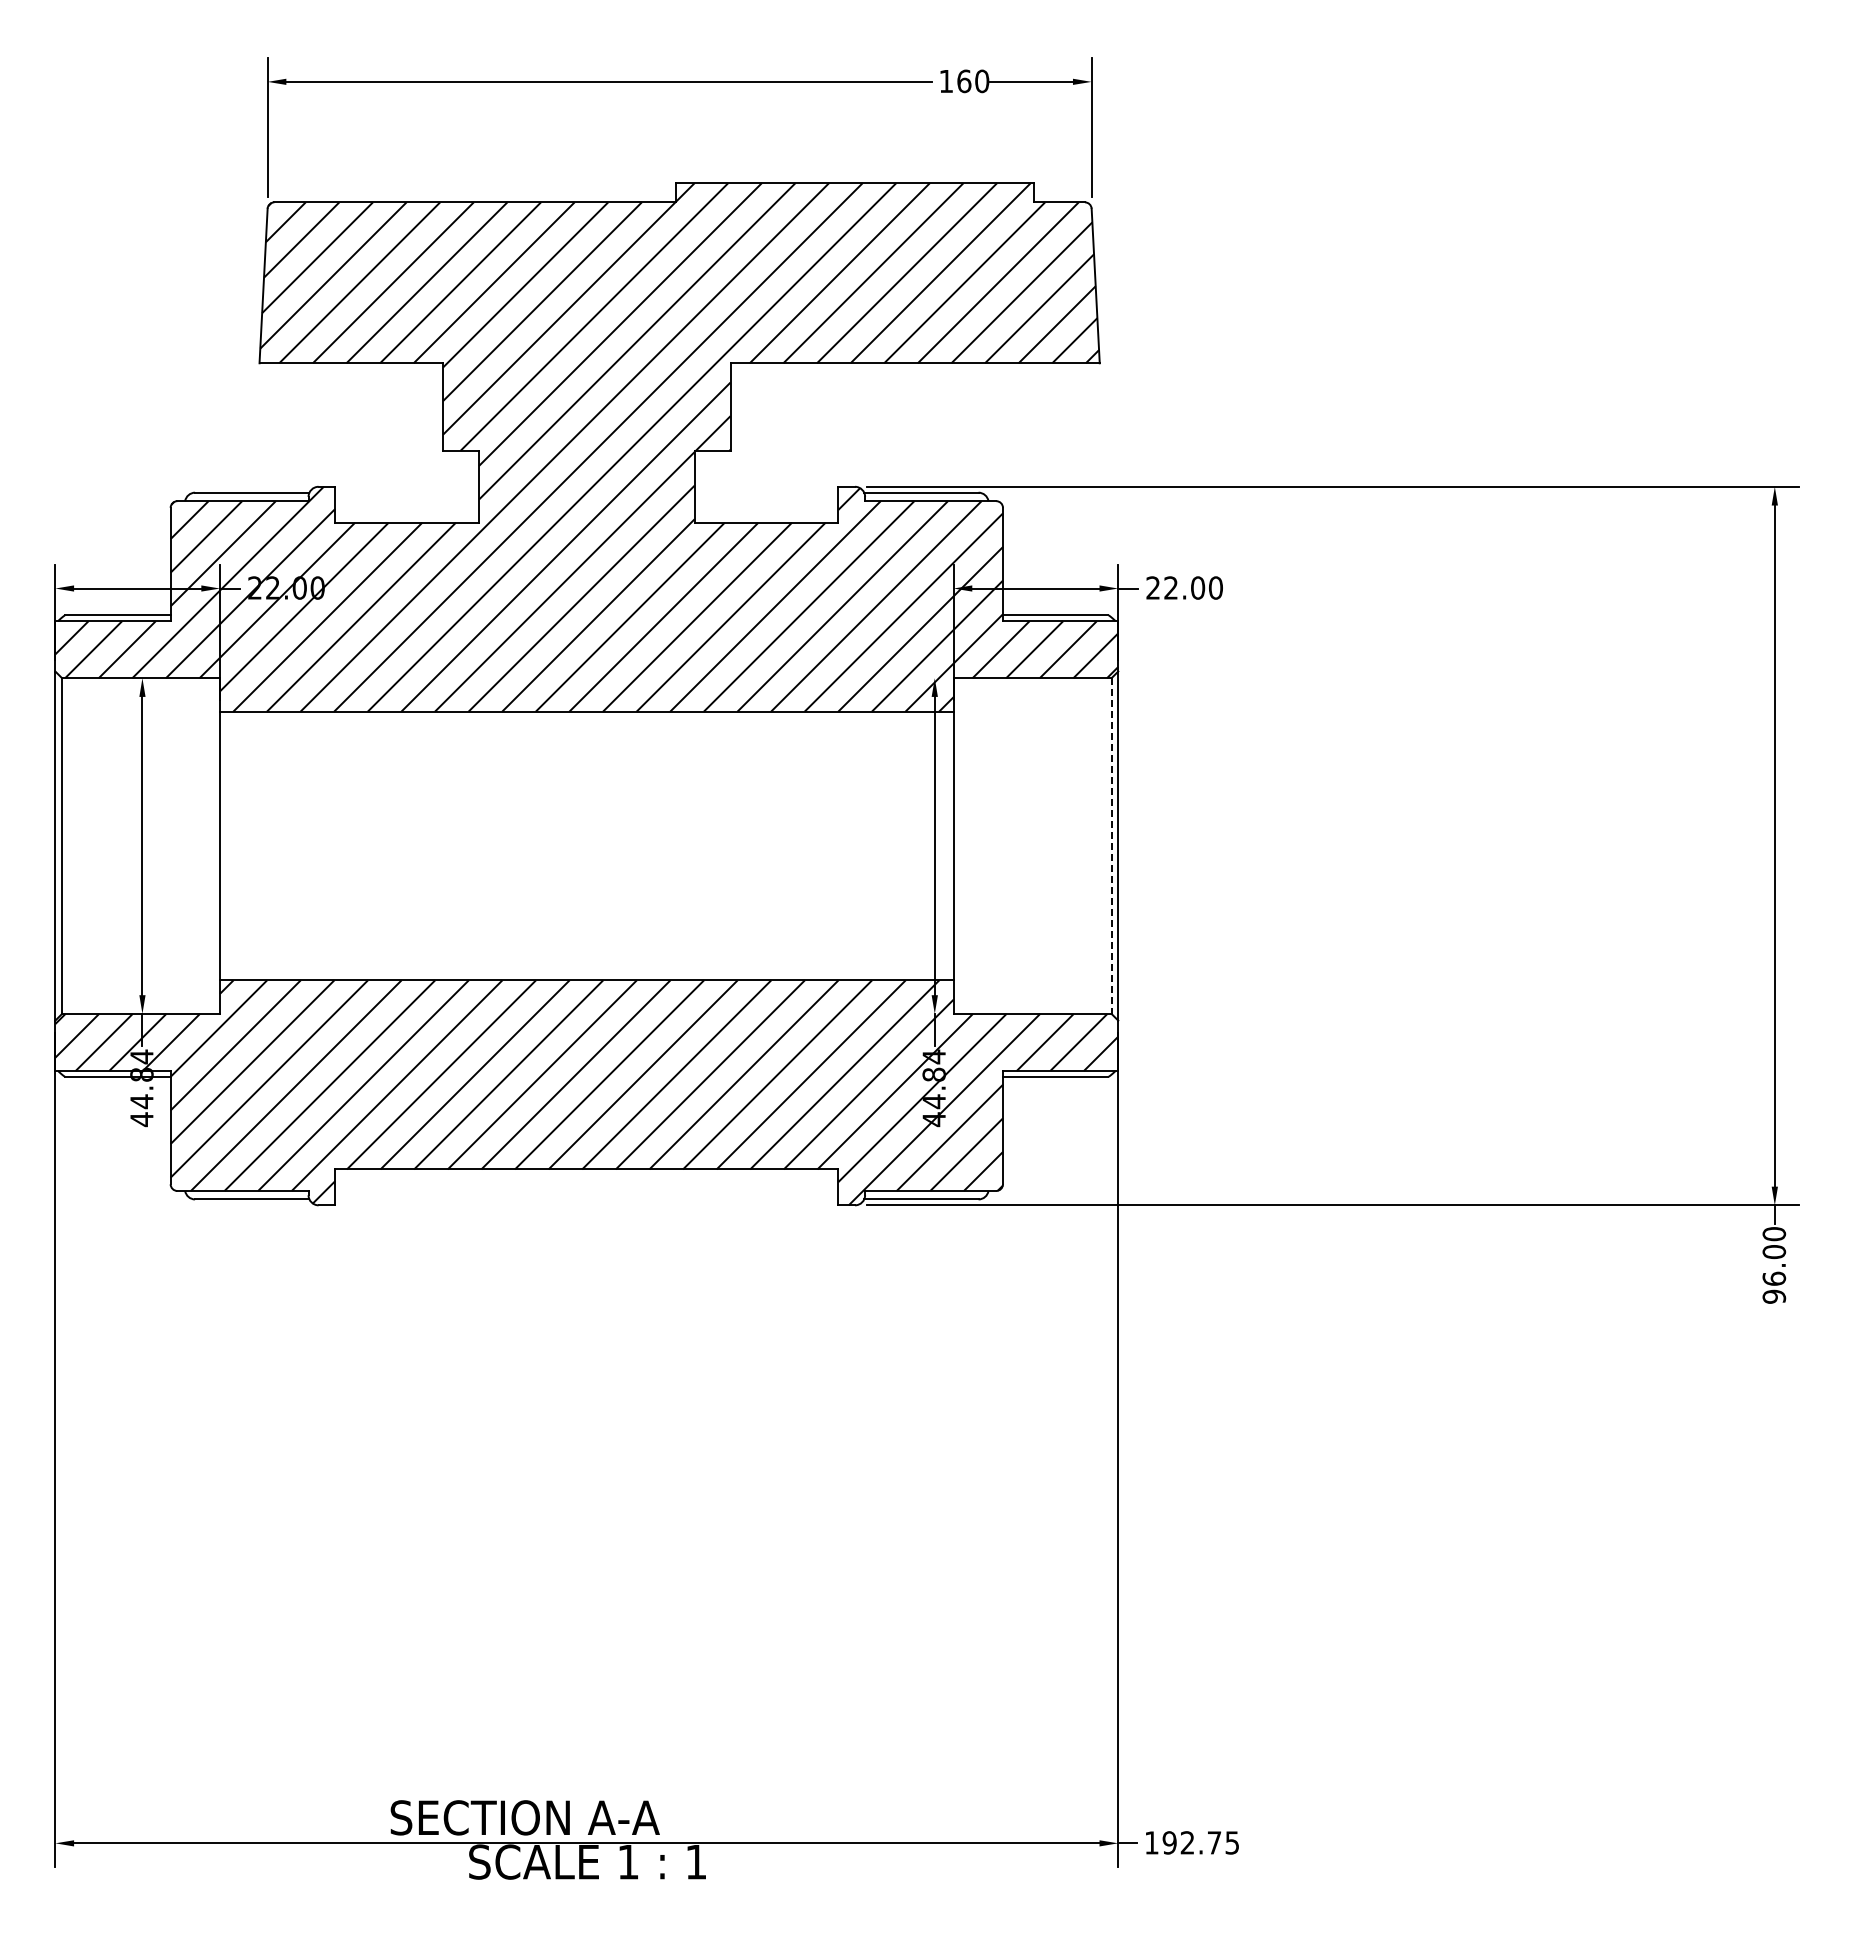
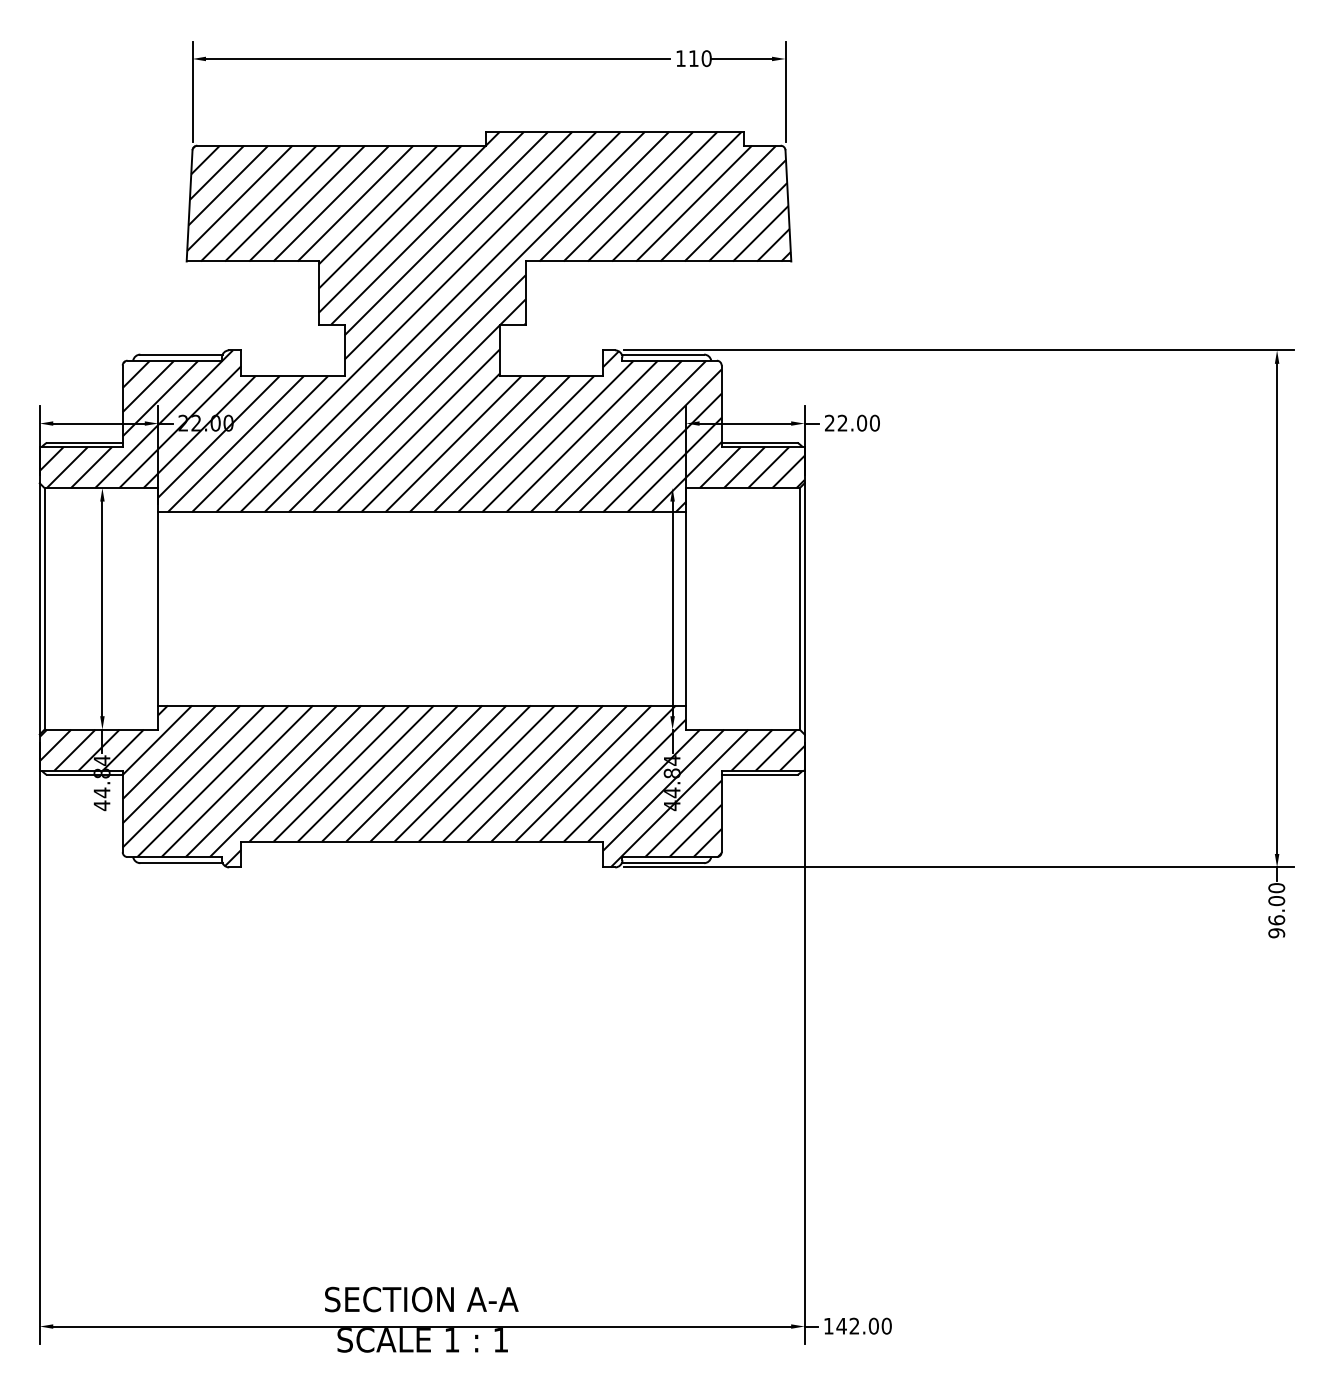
text: (964, 81) -> (693, 58), 160 -> 110
line: (1111, 846) -> (799, 609), dashed -> solid
text: (524, 1817) -> (421, 1299), moved
text: (1200, 1842) -> (863, 1325), 192.75 -> 142.00

